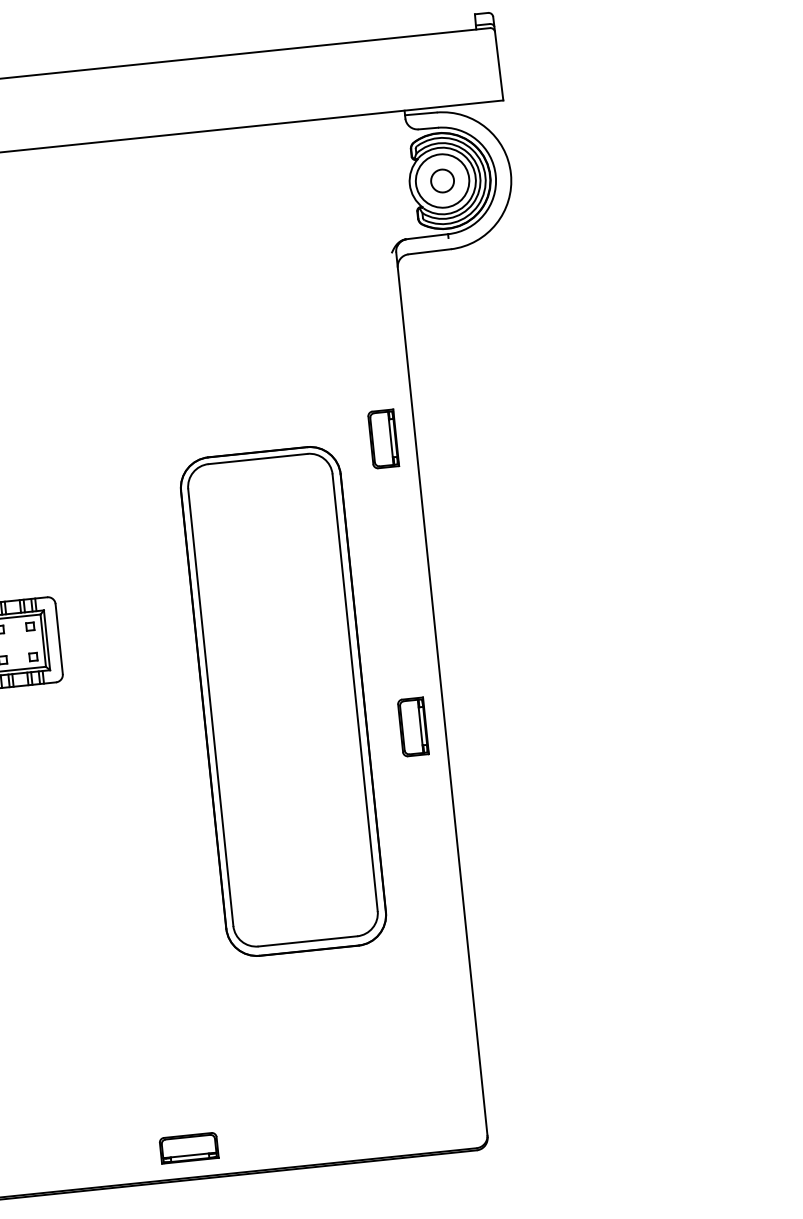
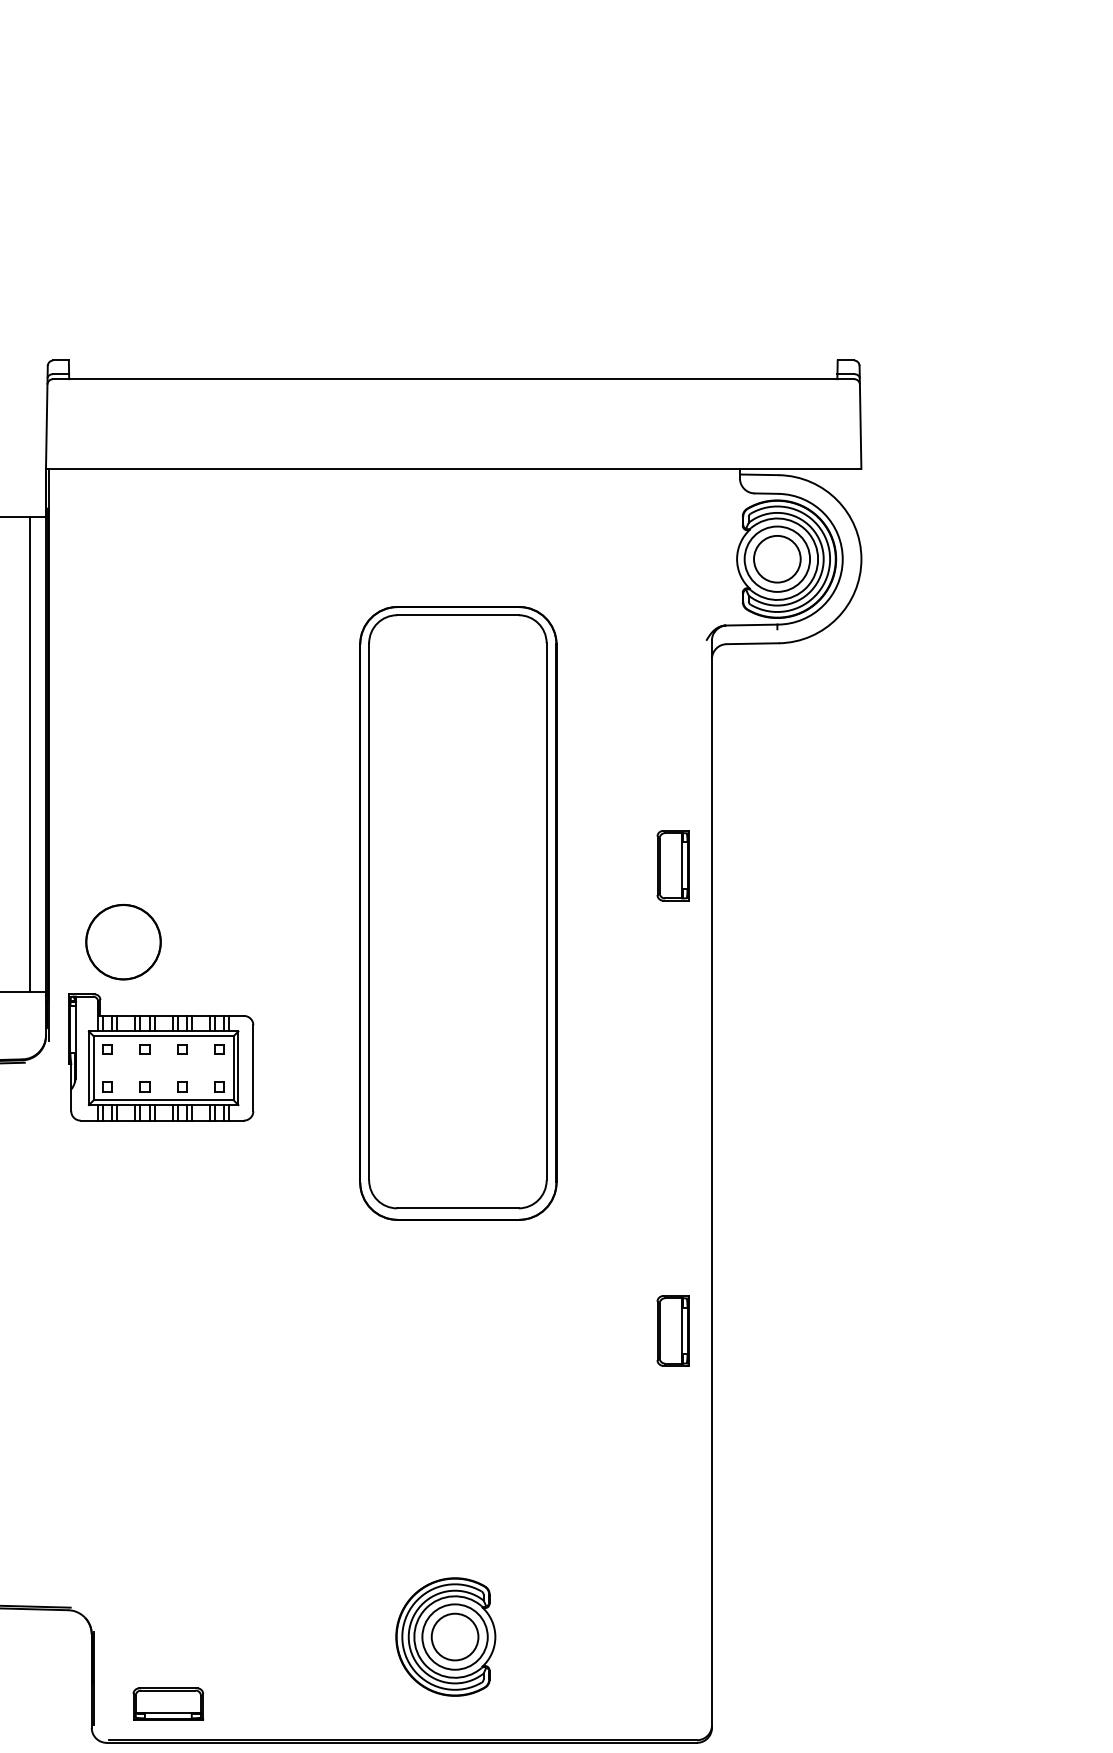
circle: (442, 180) -> (777, 558), size x1.67
part: (283, 701) -> (458, 913), moved
part: (412, 726) -> (672, 1330), moved
part: (263, 1085) -> (445, 1636), added
part: (189, 1147) -> (168, 1703), moved

